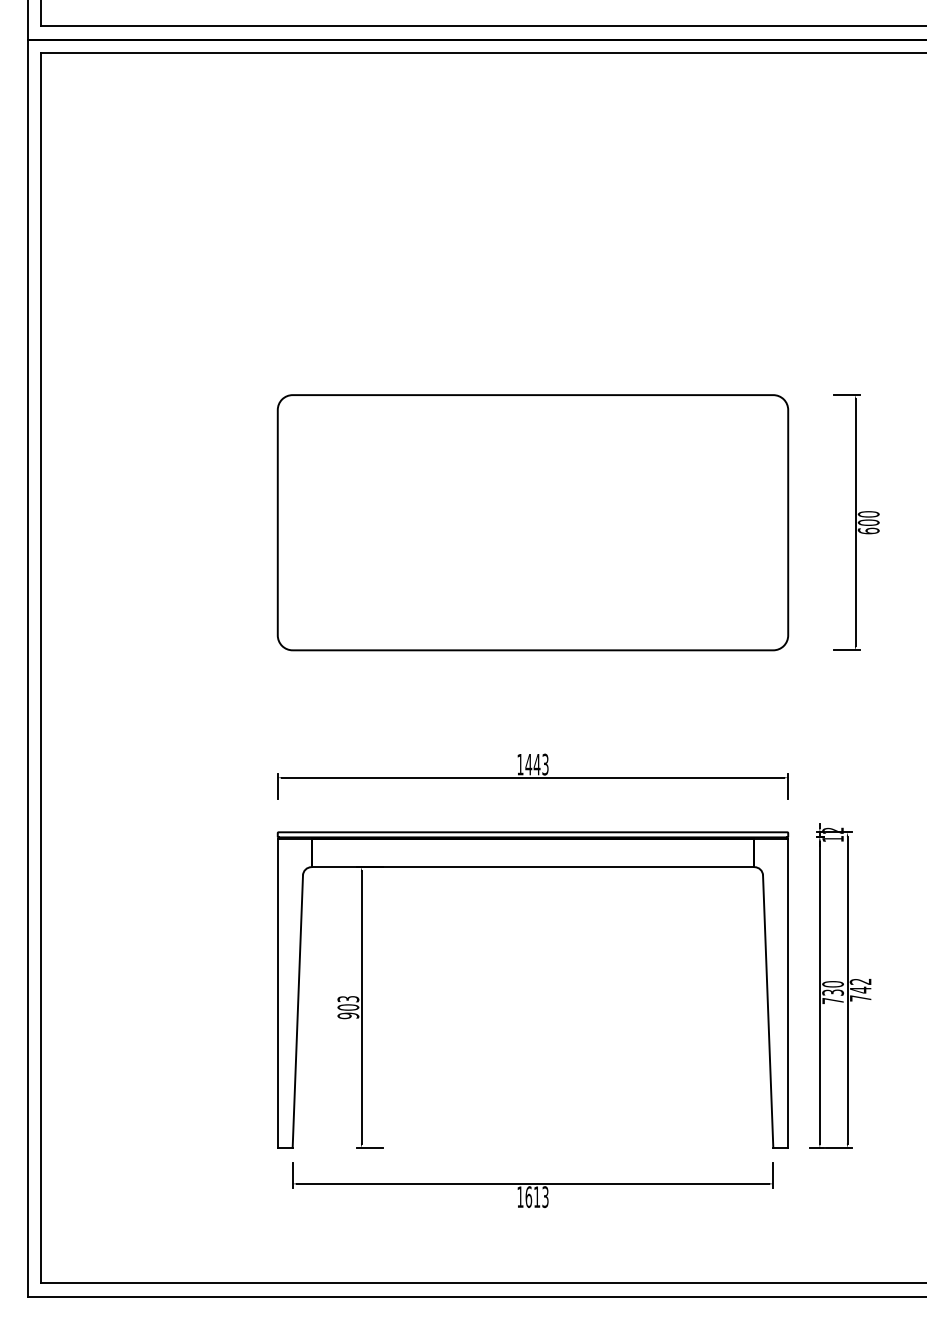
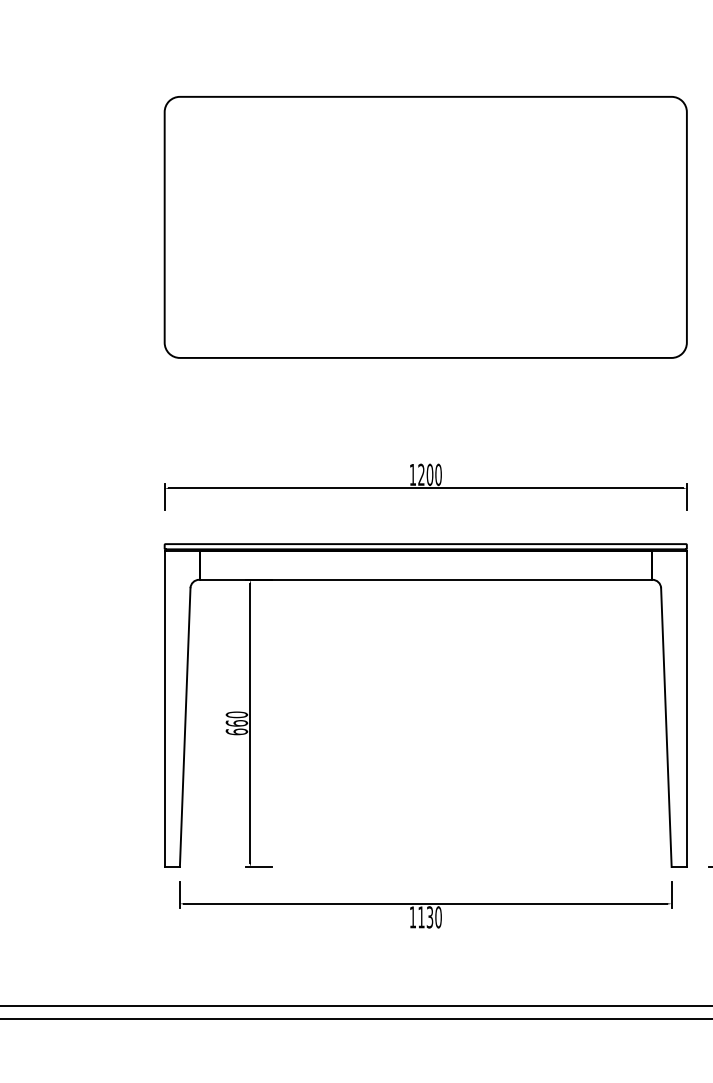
text: (536, 764) -> (429, 474), 1443 -> 1200
text: (348, 1007) -> (237, 723), 903 -> 660
text: (536, 1197) -> (429, 917), 1613 -> 1130

